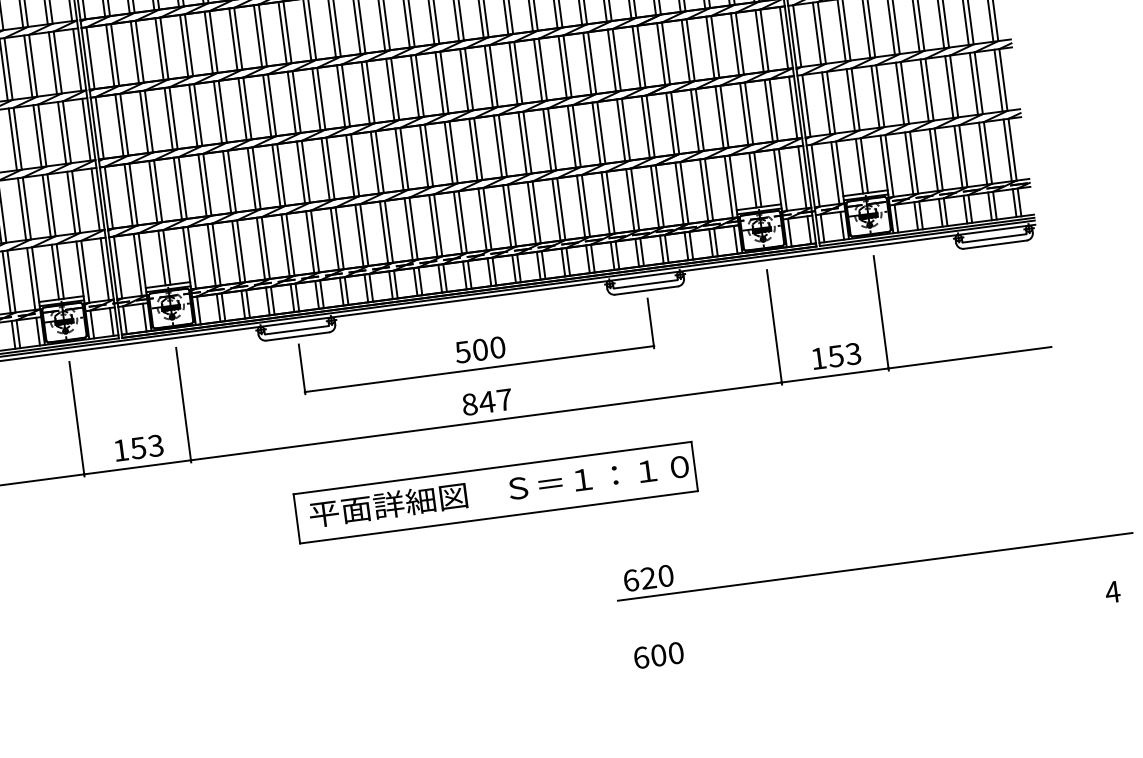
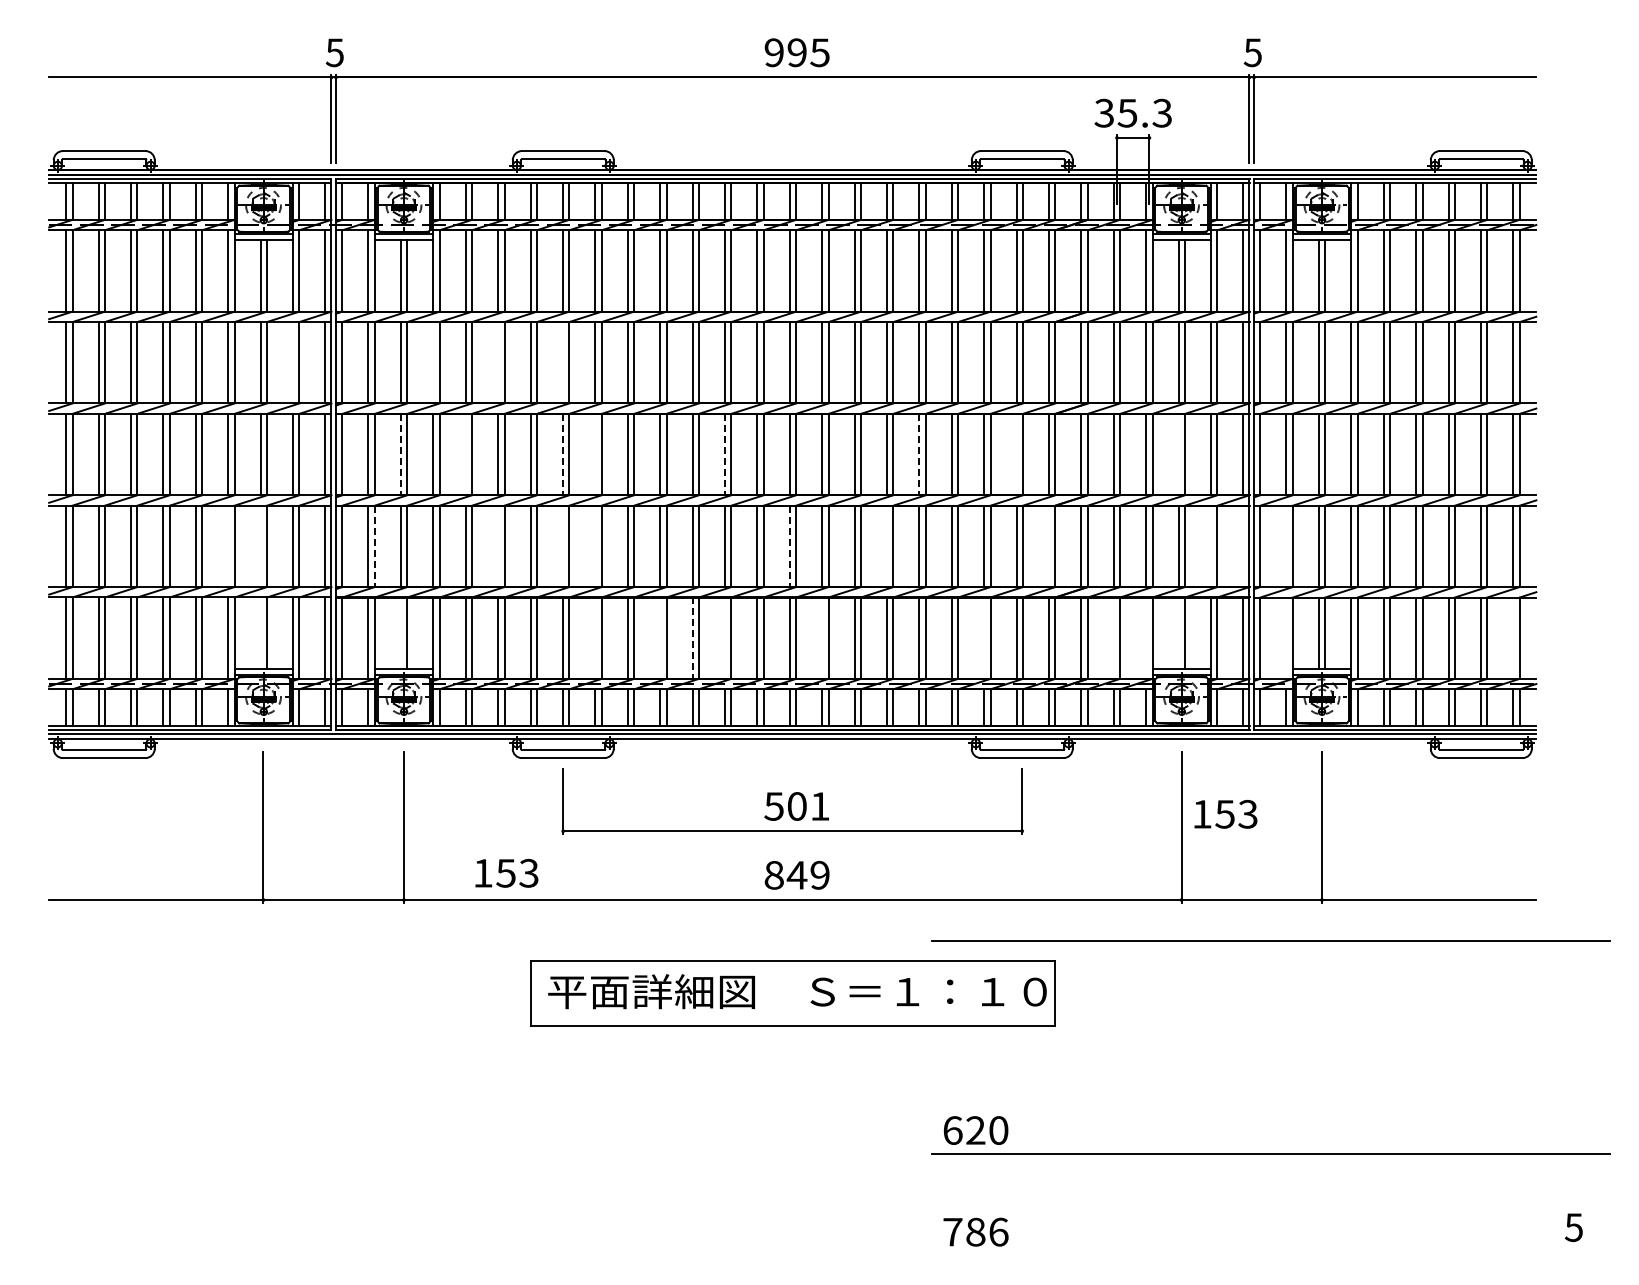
line: (257, 36) -> (562, 362), removed
line: (209, 42) -> (498, 362), removed
line: (734, 44) -> (1178, 454), removed
line: (159, 48) -> (433, 362), removed
line: (611, 60) -> (1016, 454), removed
line: (53, 62) -> (293, 362), removed
line: (538, 70) -> (919, 454), solid -> dashed
line: (389, 89) -> (724, 454), solid -> dashed
line: (291, 102) -> (595, 454), removed
line: (826, 103) -> (1286, 546), removed
line: (266, 105) -> (562, 454), solid -> dashed
line: (793, 107) -> (1243, 546), removed
line: (769, 110) -> (1211, 546), removed
line: (193, 115) -> (465, 454), removed
line: (143, 122) -> (400, 454), solid -> dashed
line: (646, 127) -> (1049, 546), removed
line: (522, 143) -> (886, 546), removed
line: (1007, 149) -> (1513, 637), removed
line: (448, 153) -> (789, 546), solid -> dashed
line: (301, 172) -> (595, 546), removed
line: (835, 172) -> (1286, 637), removed
line: (276, 175) -> (562, 546), removed
line: (752, 180) -> (1178, 633), removed
line: (227, 182) -> (498, 546), removed
line: (728, 186) -> (1146, 637), removed
line: (703, 189) -> (1113, 637), removed
line: (133, 194) -> (374, 546), solid -> dashed
line: (605, 202) -> (984, 637), removed
line: (46, 206) -> (260, 546), removed
line: (22, 209) -> (228, 546), removed
line: (482, 218) -> (822, 637), removed
line: (408, 228) -> (724, 637), removed
line: (384, 232) -> (692, 638), solid -> dashed
line: (359, 235) -> (660, 637), removed
line: (310, 241) -> (595, 637), removed
line: (161, 258) -> (400, 633), removed
line: (55, 272) -> (260, 633), removed
text: (497, 347) -> (819, 806), 500 -> 501
text: (836, 356) -> (1225, 814), moved
text: (504, 399) -> (819, 874), 847 -> 849
line: (853, 404) -> (1270, 940), added
text: (138, 448) -> (506, 873), moved
text: (1112, 592) -> (1573, 1227), 4 -> 5
text: (658, 655) -> (975, 1231), 600 -> 786

